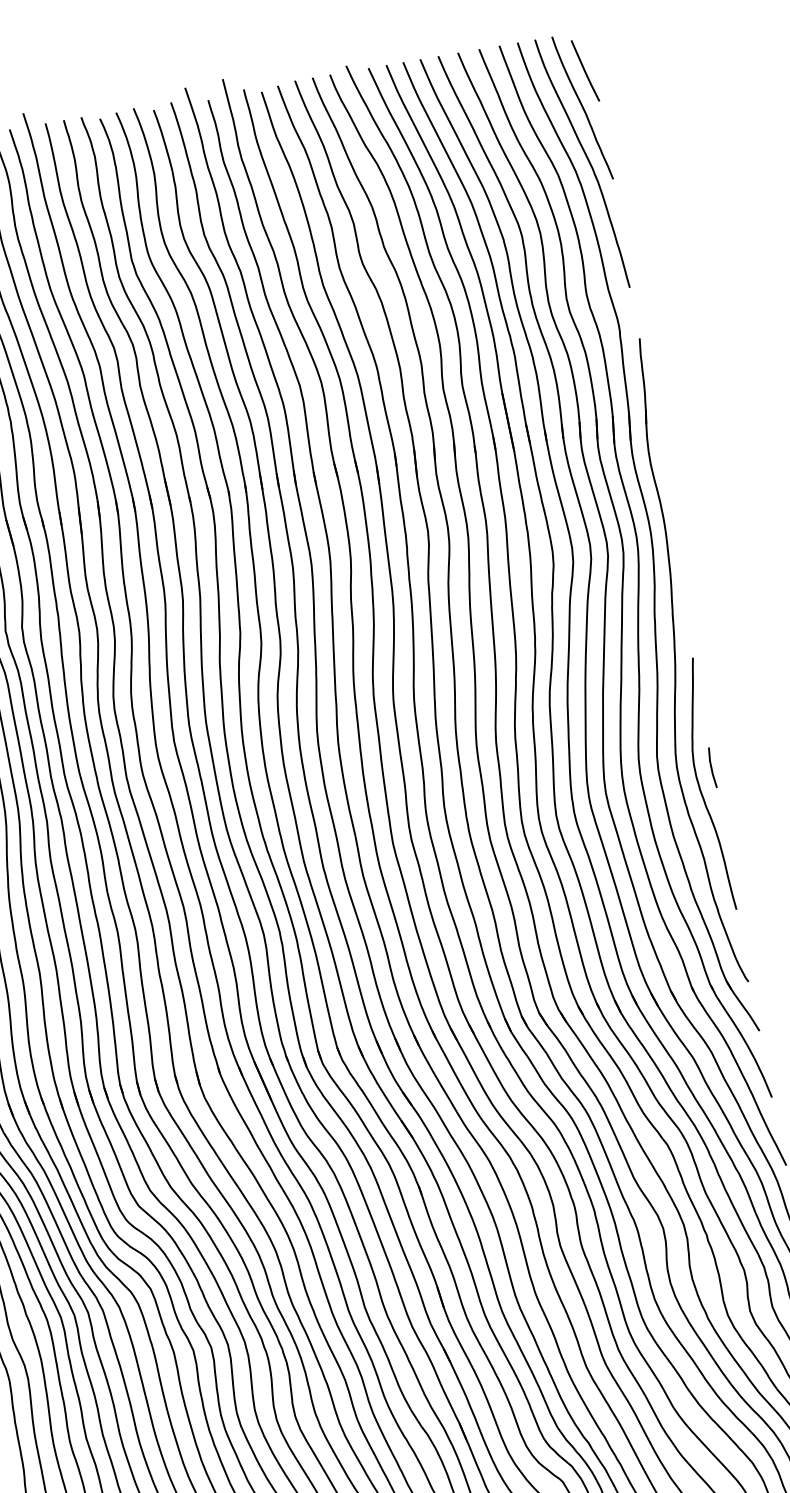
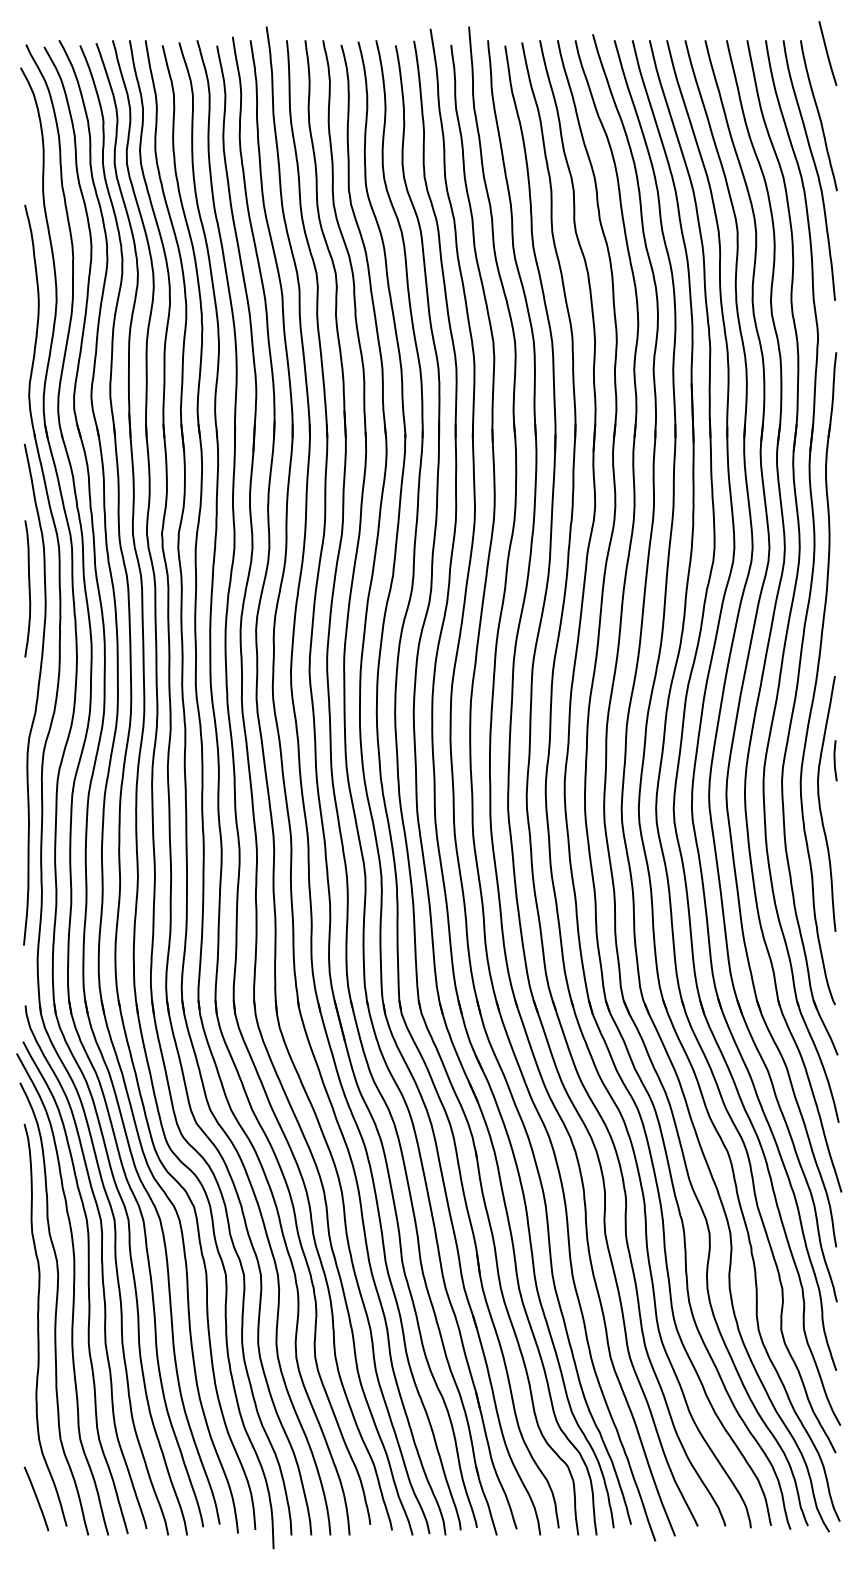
line: (585, 70) -> (827, 53), moved
line: (712, 767) -> (835, 760), moved

